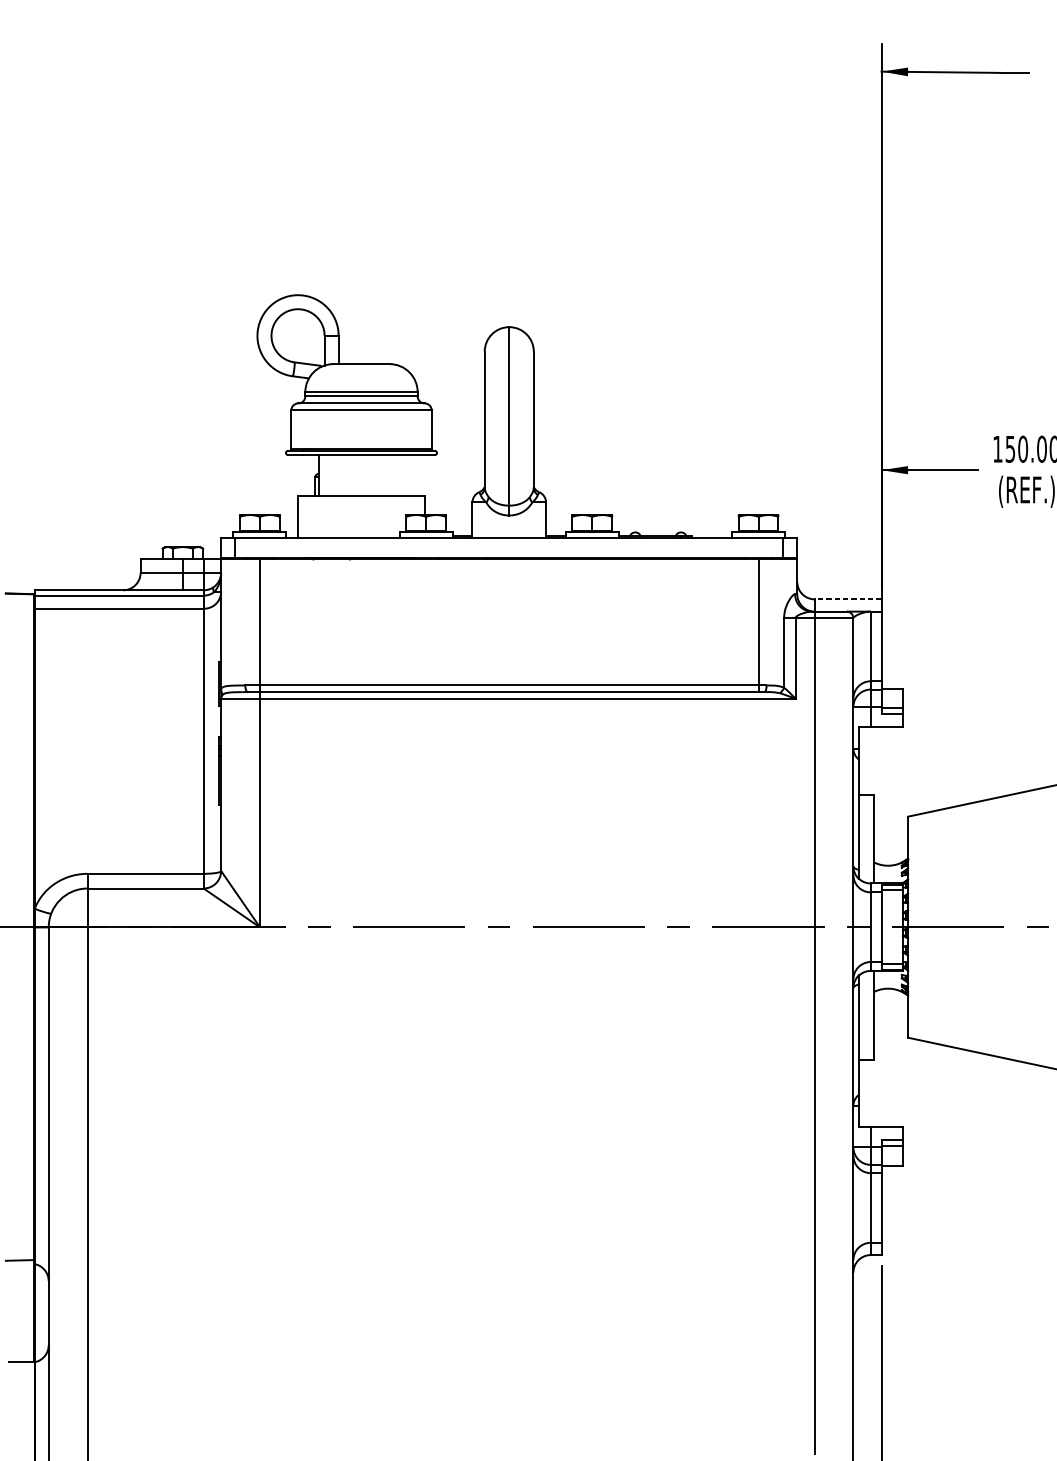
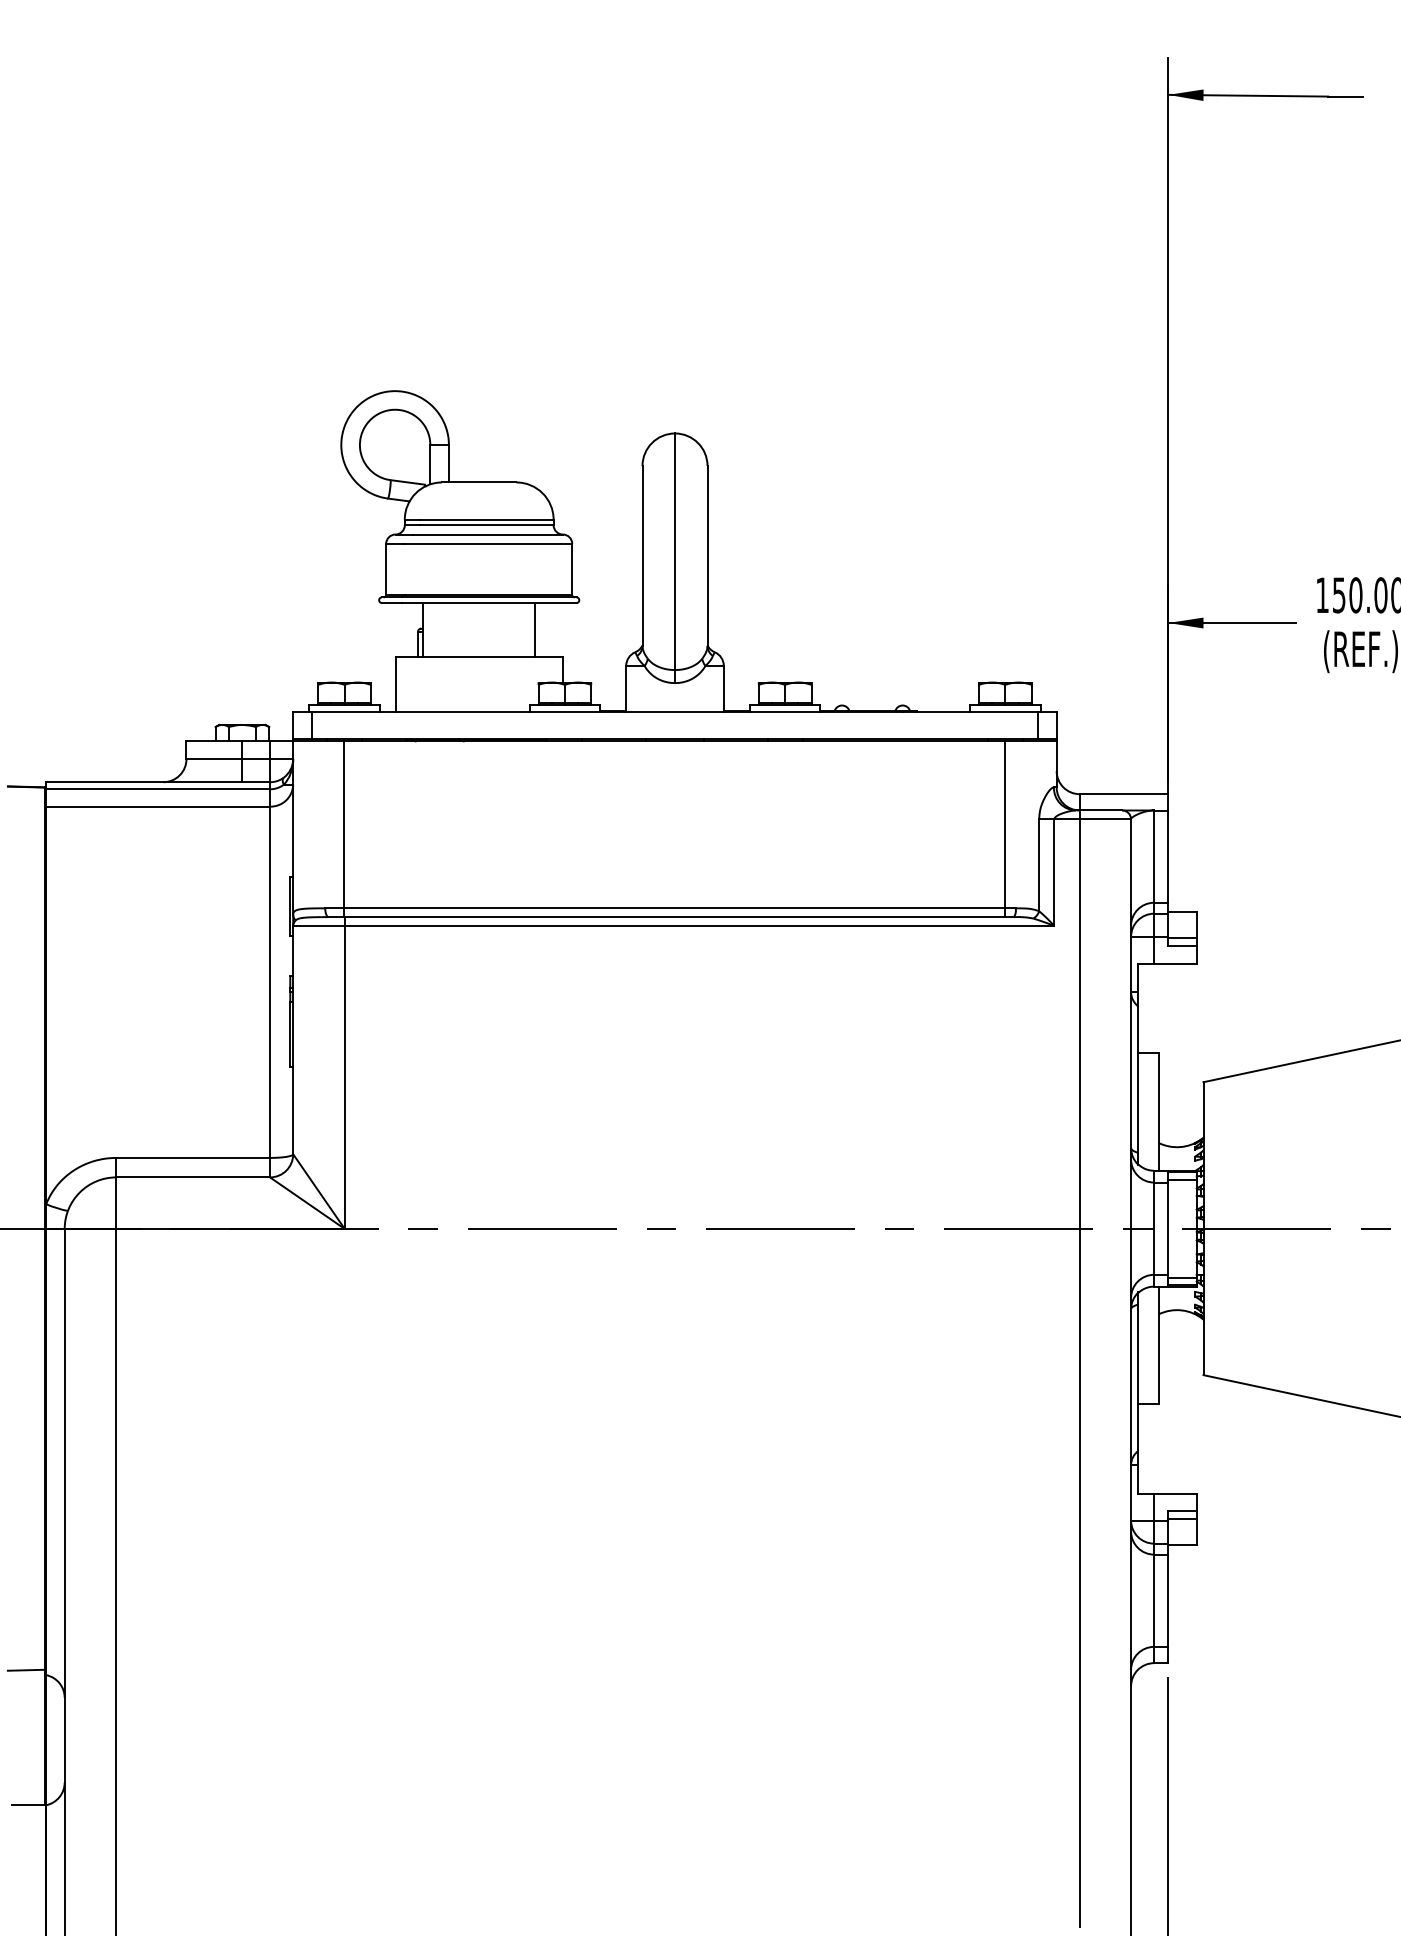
line: (403, 475) -> (535, 629), added
line: (847, 599) -> (1123, 794), dashed -> solid

